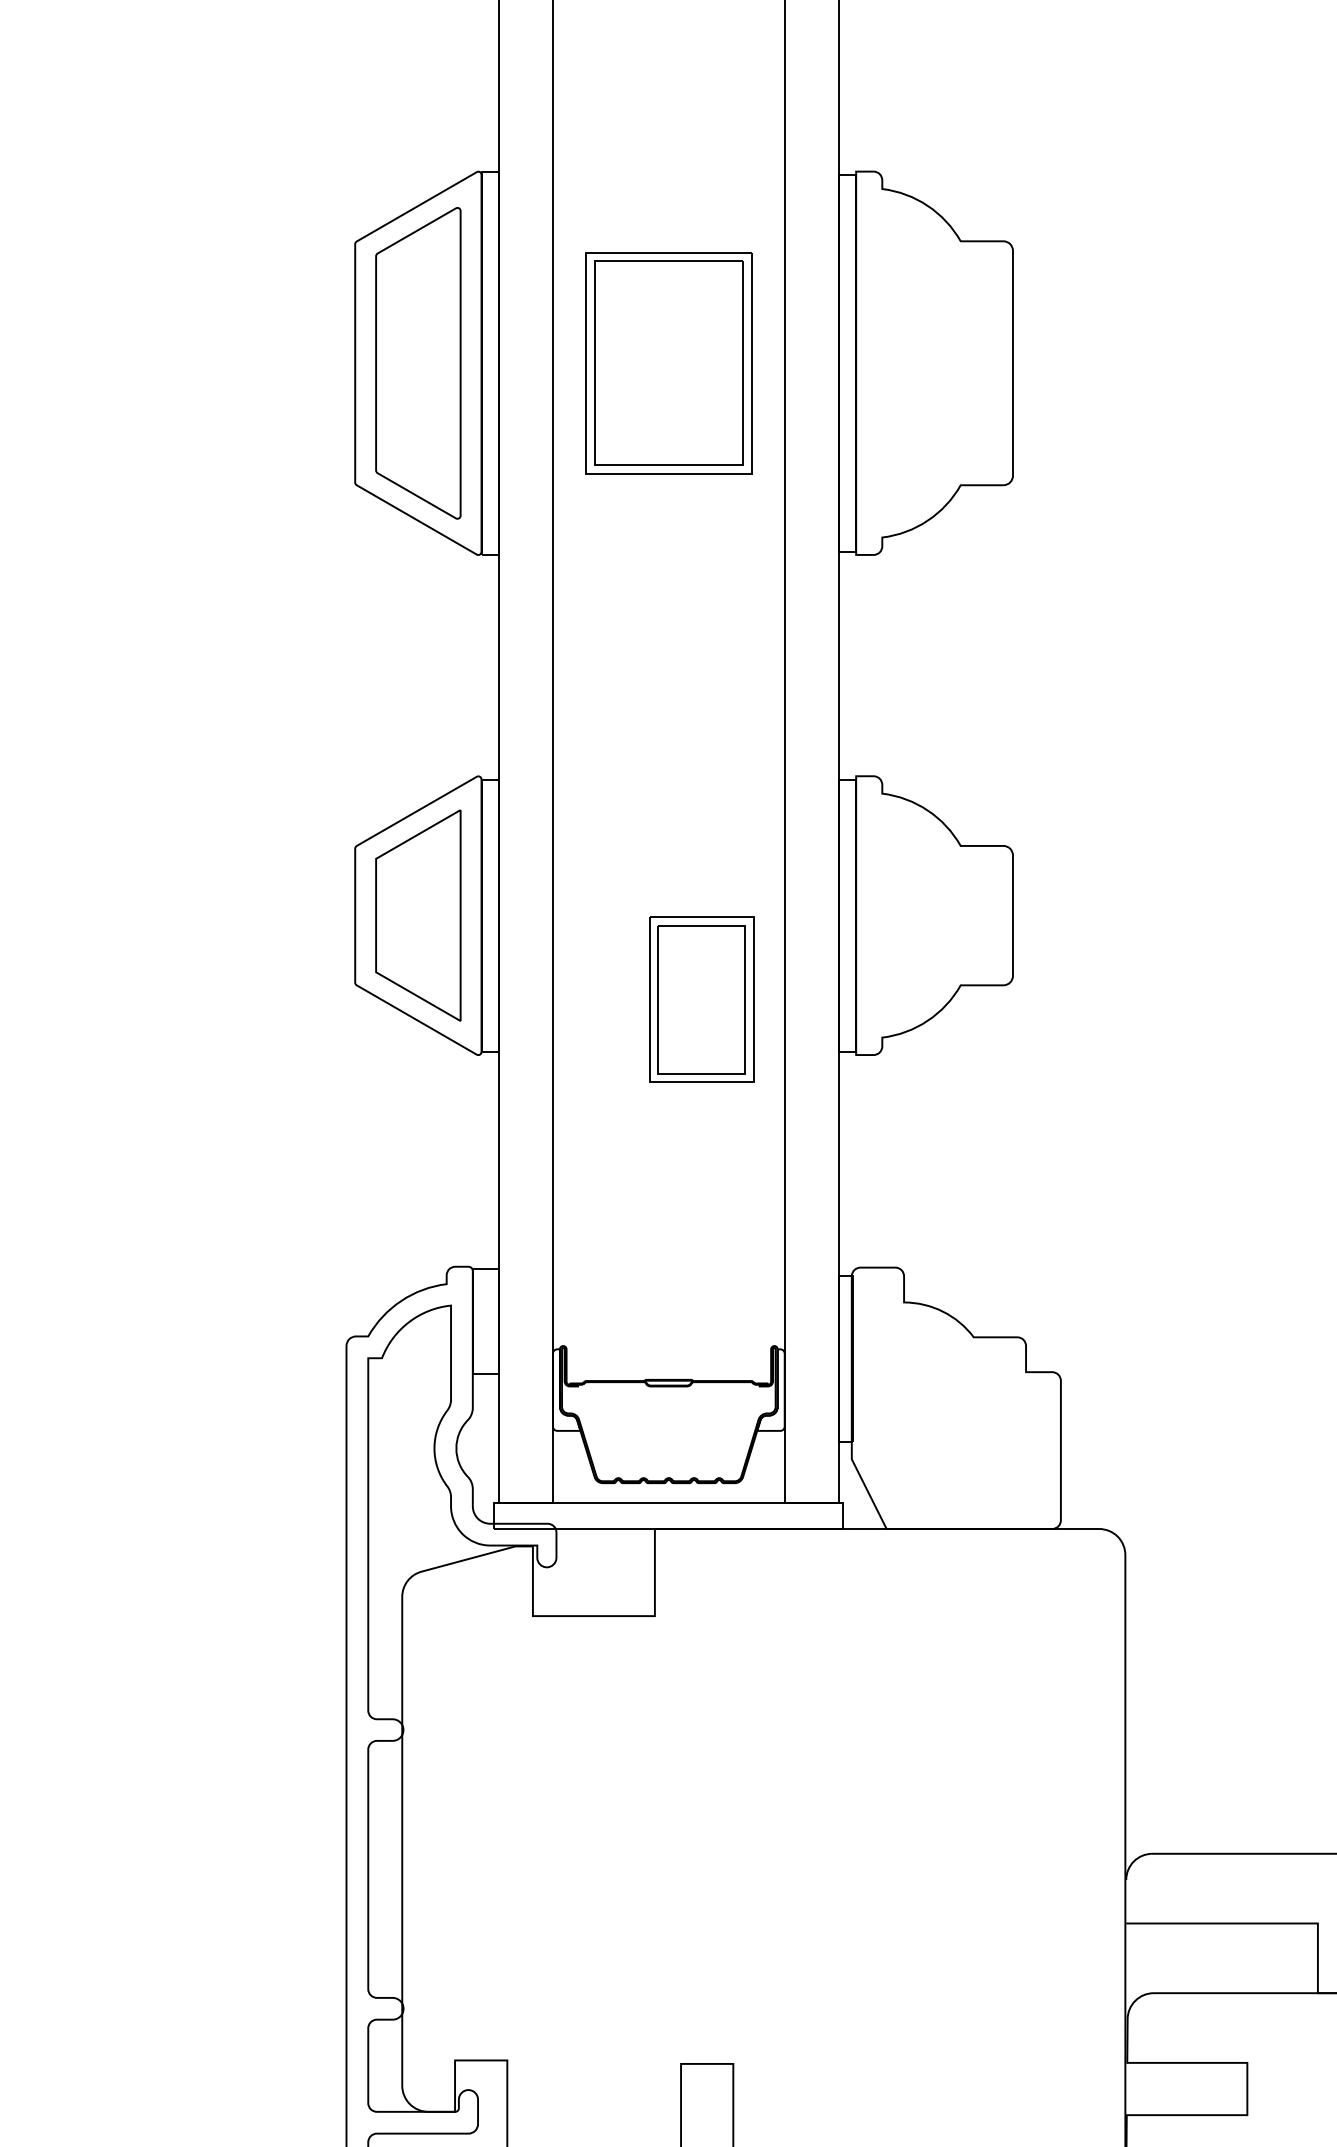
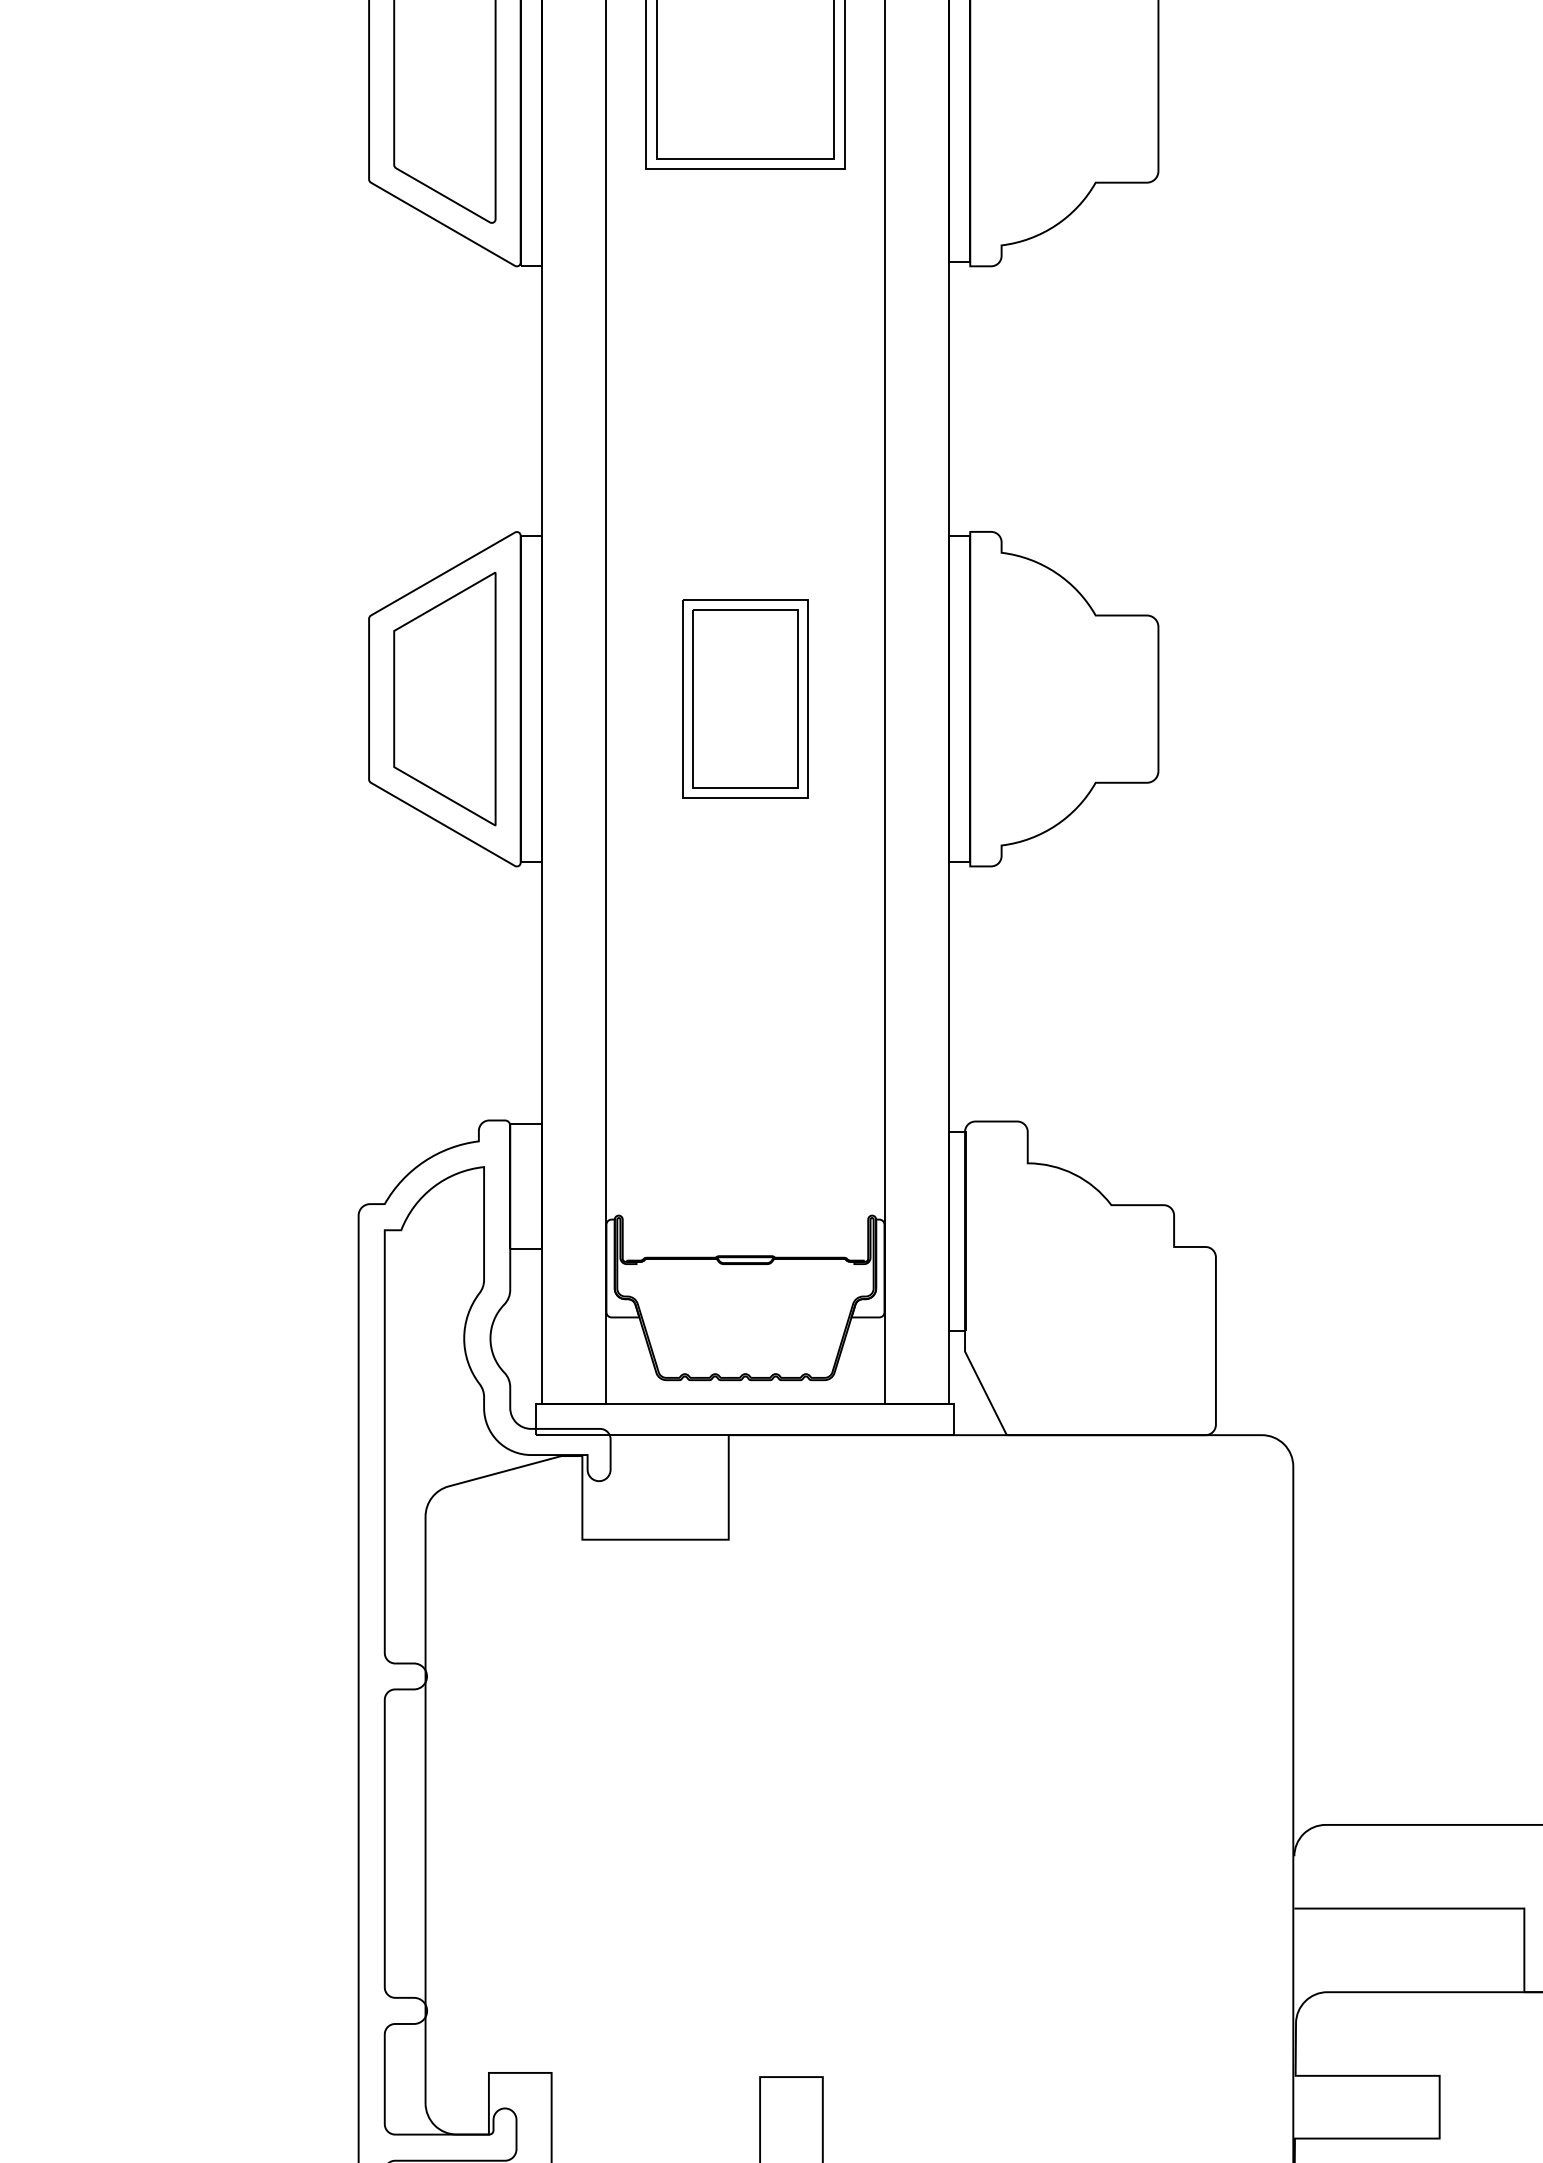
part: (701, 999) -> (745, 698), moved

